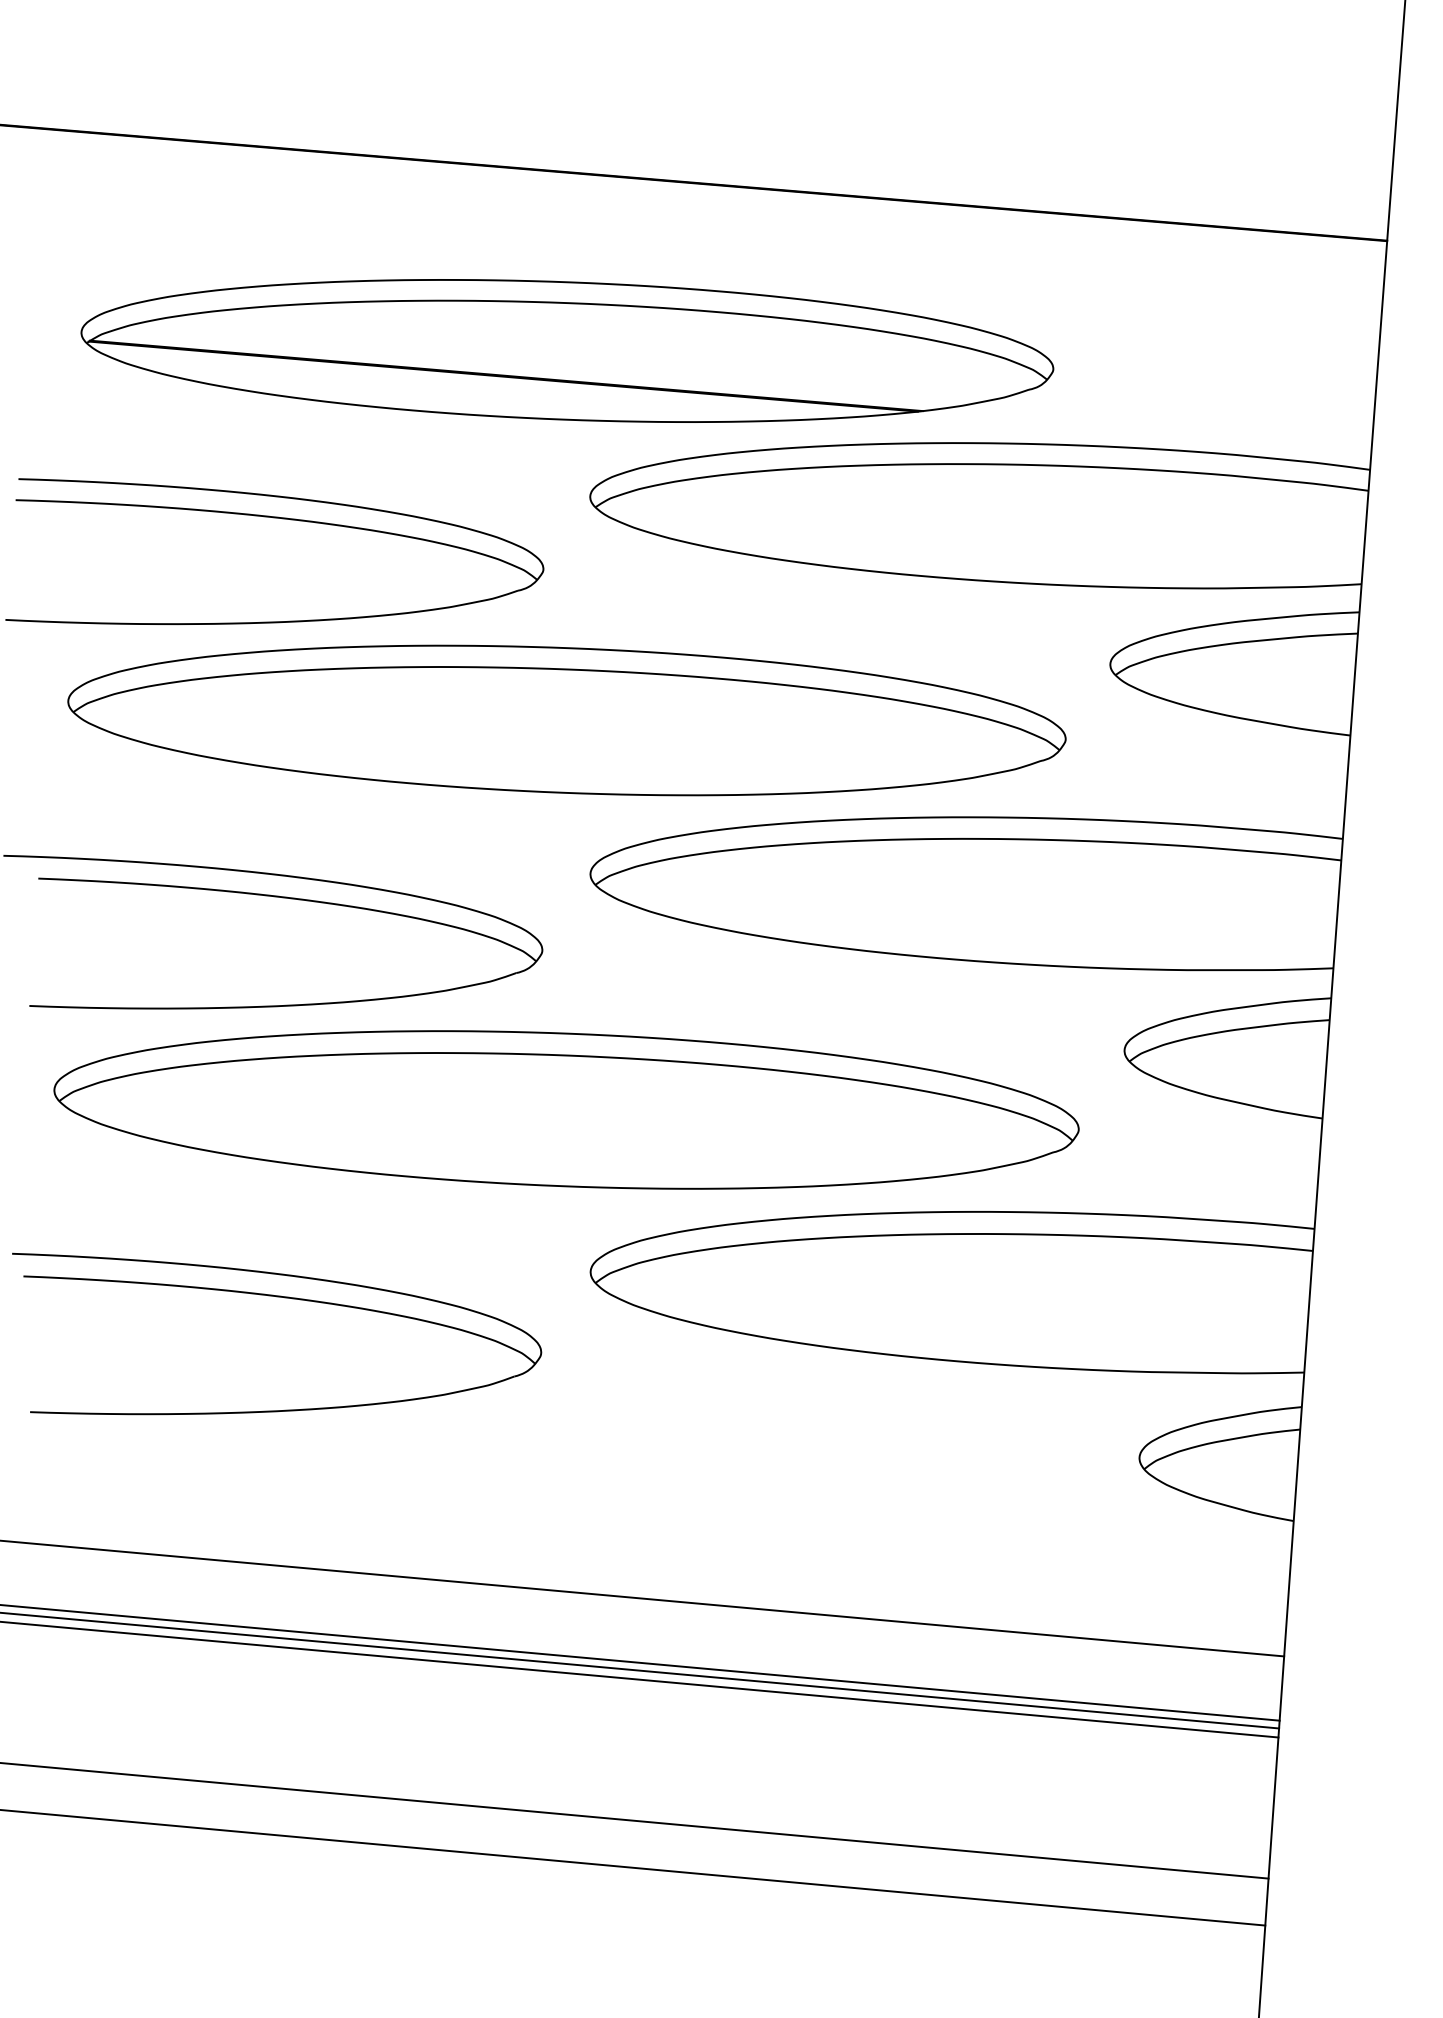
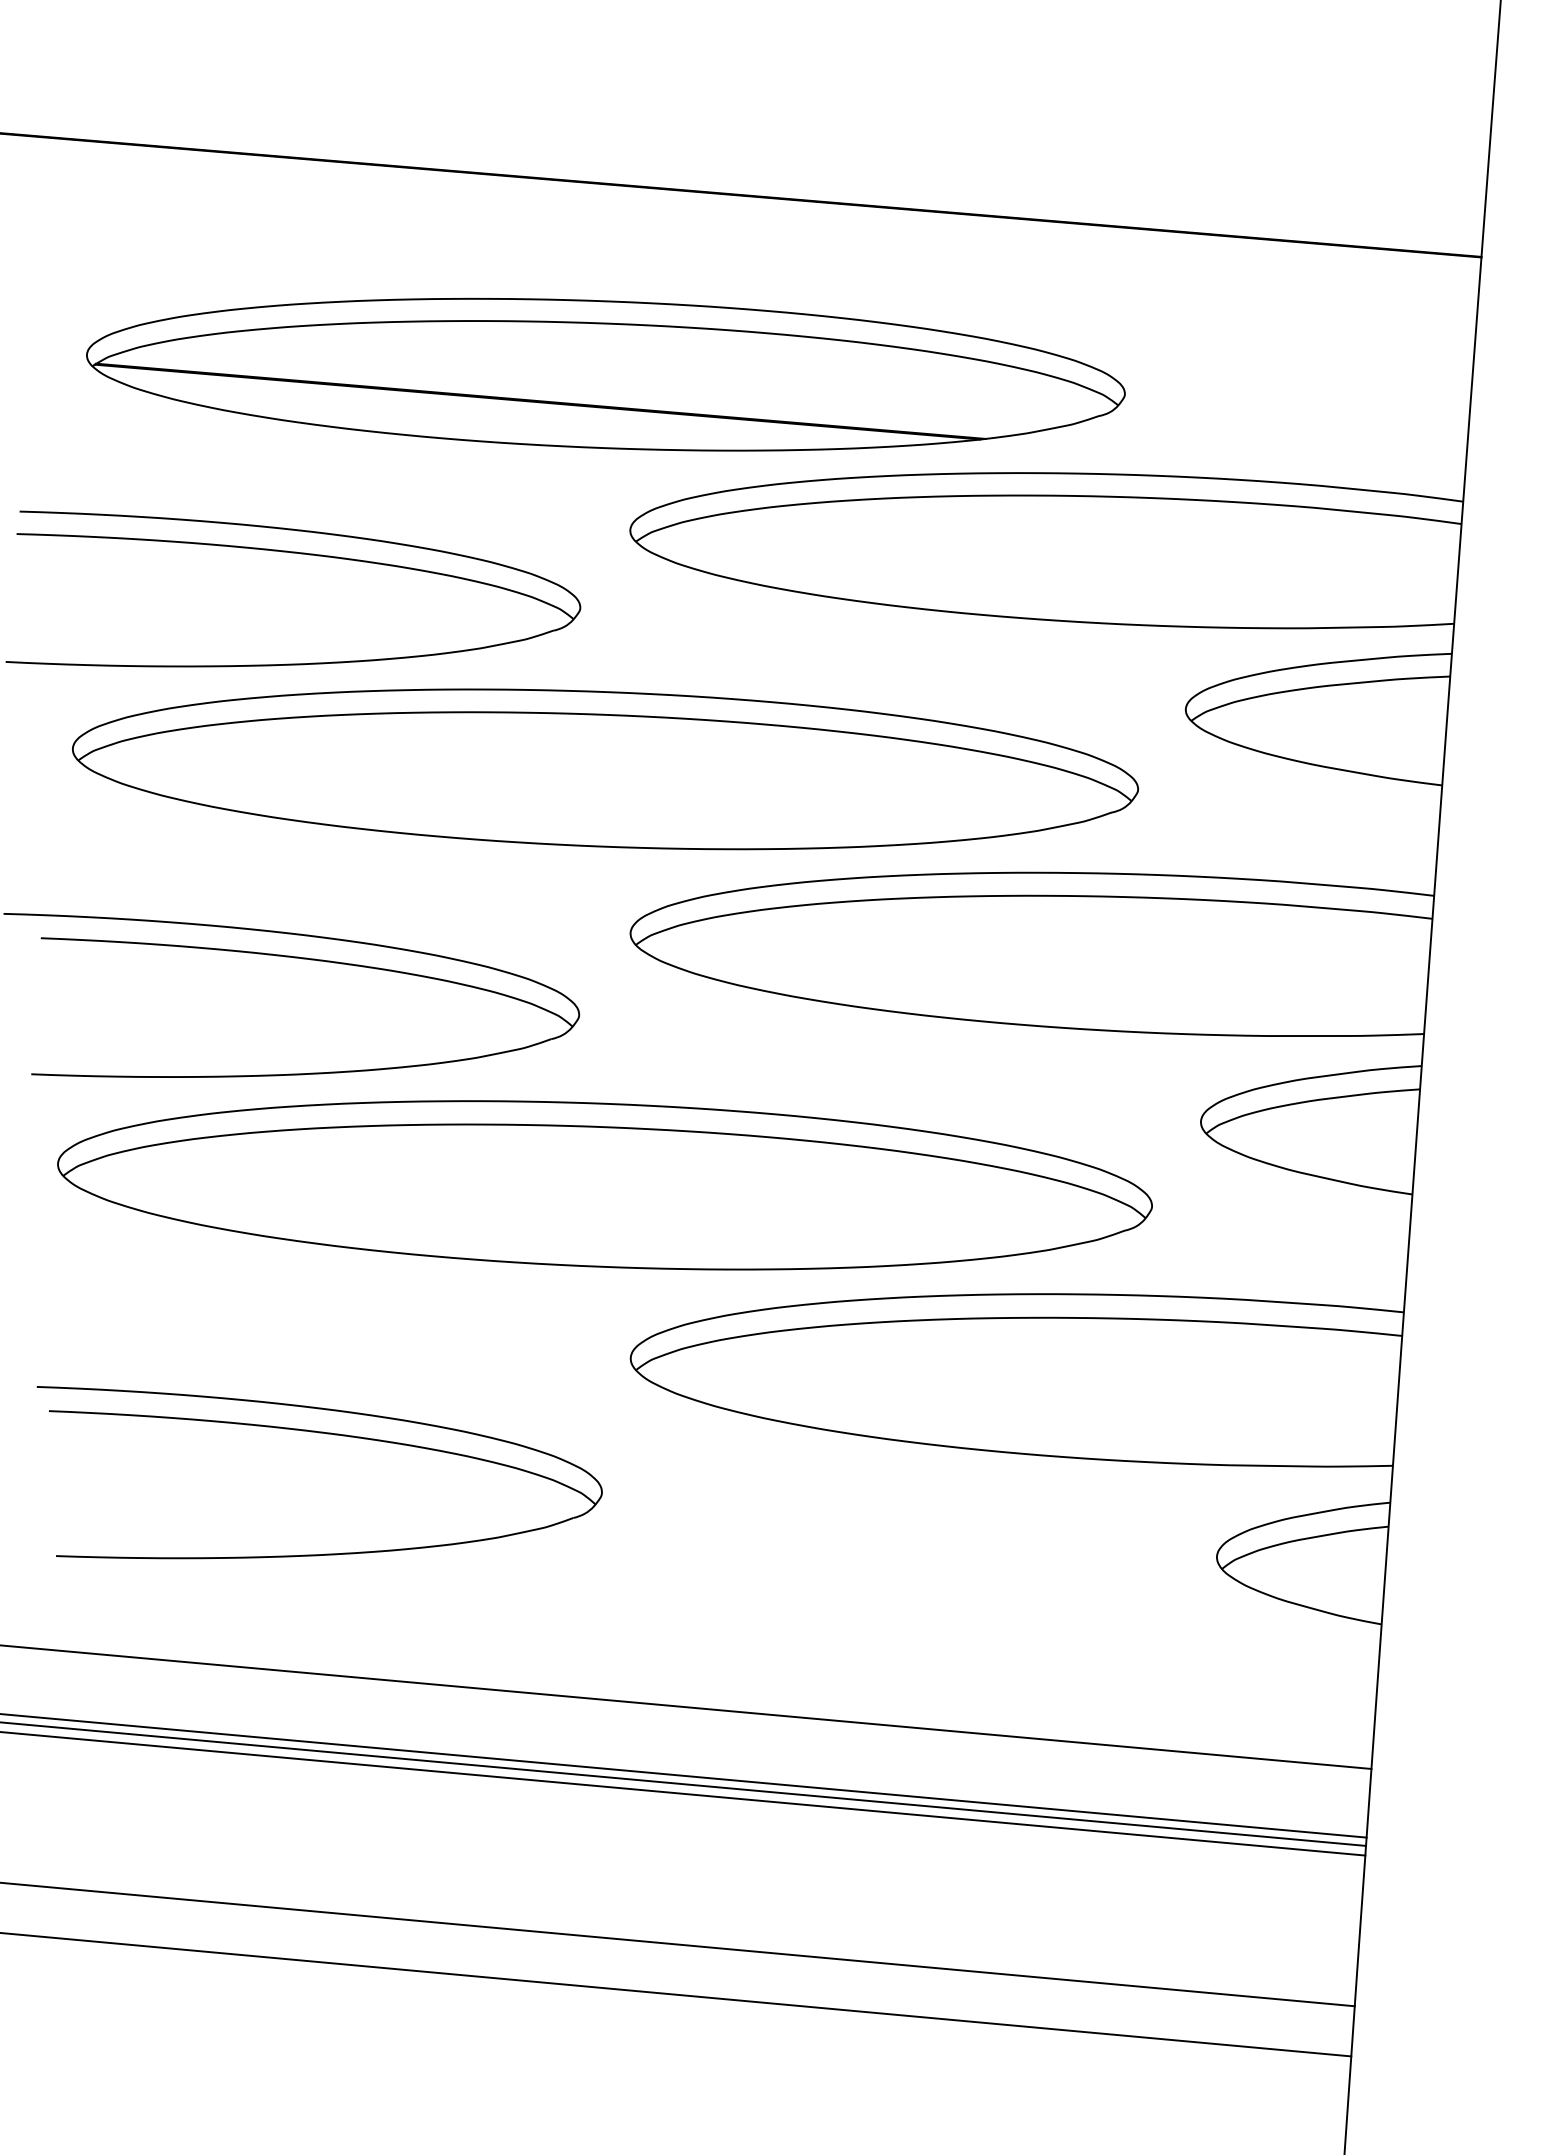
part: (284, 1298) -> (327, 1434), moved

